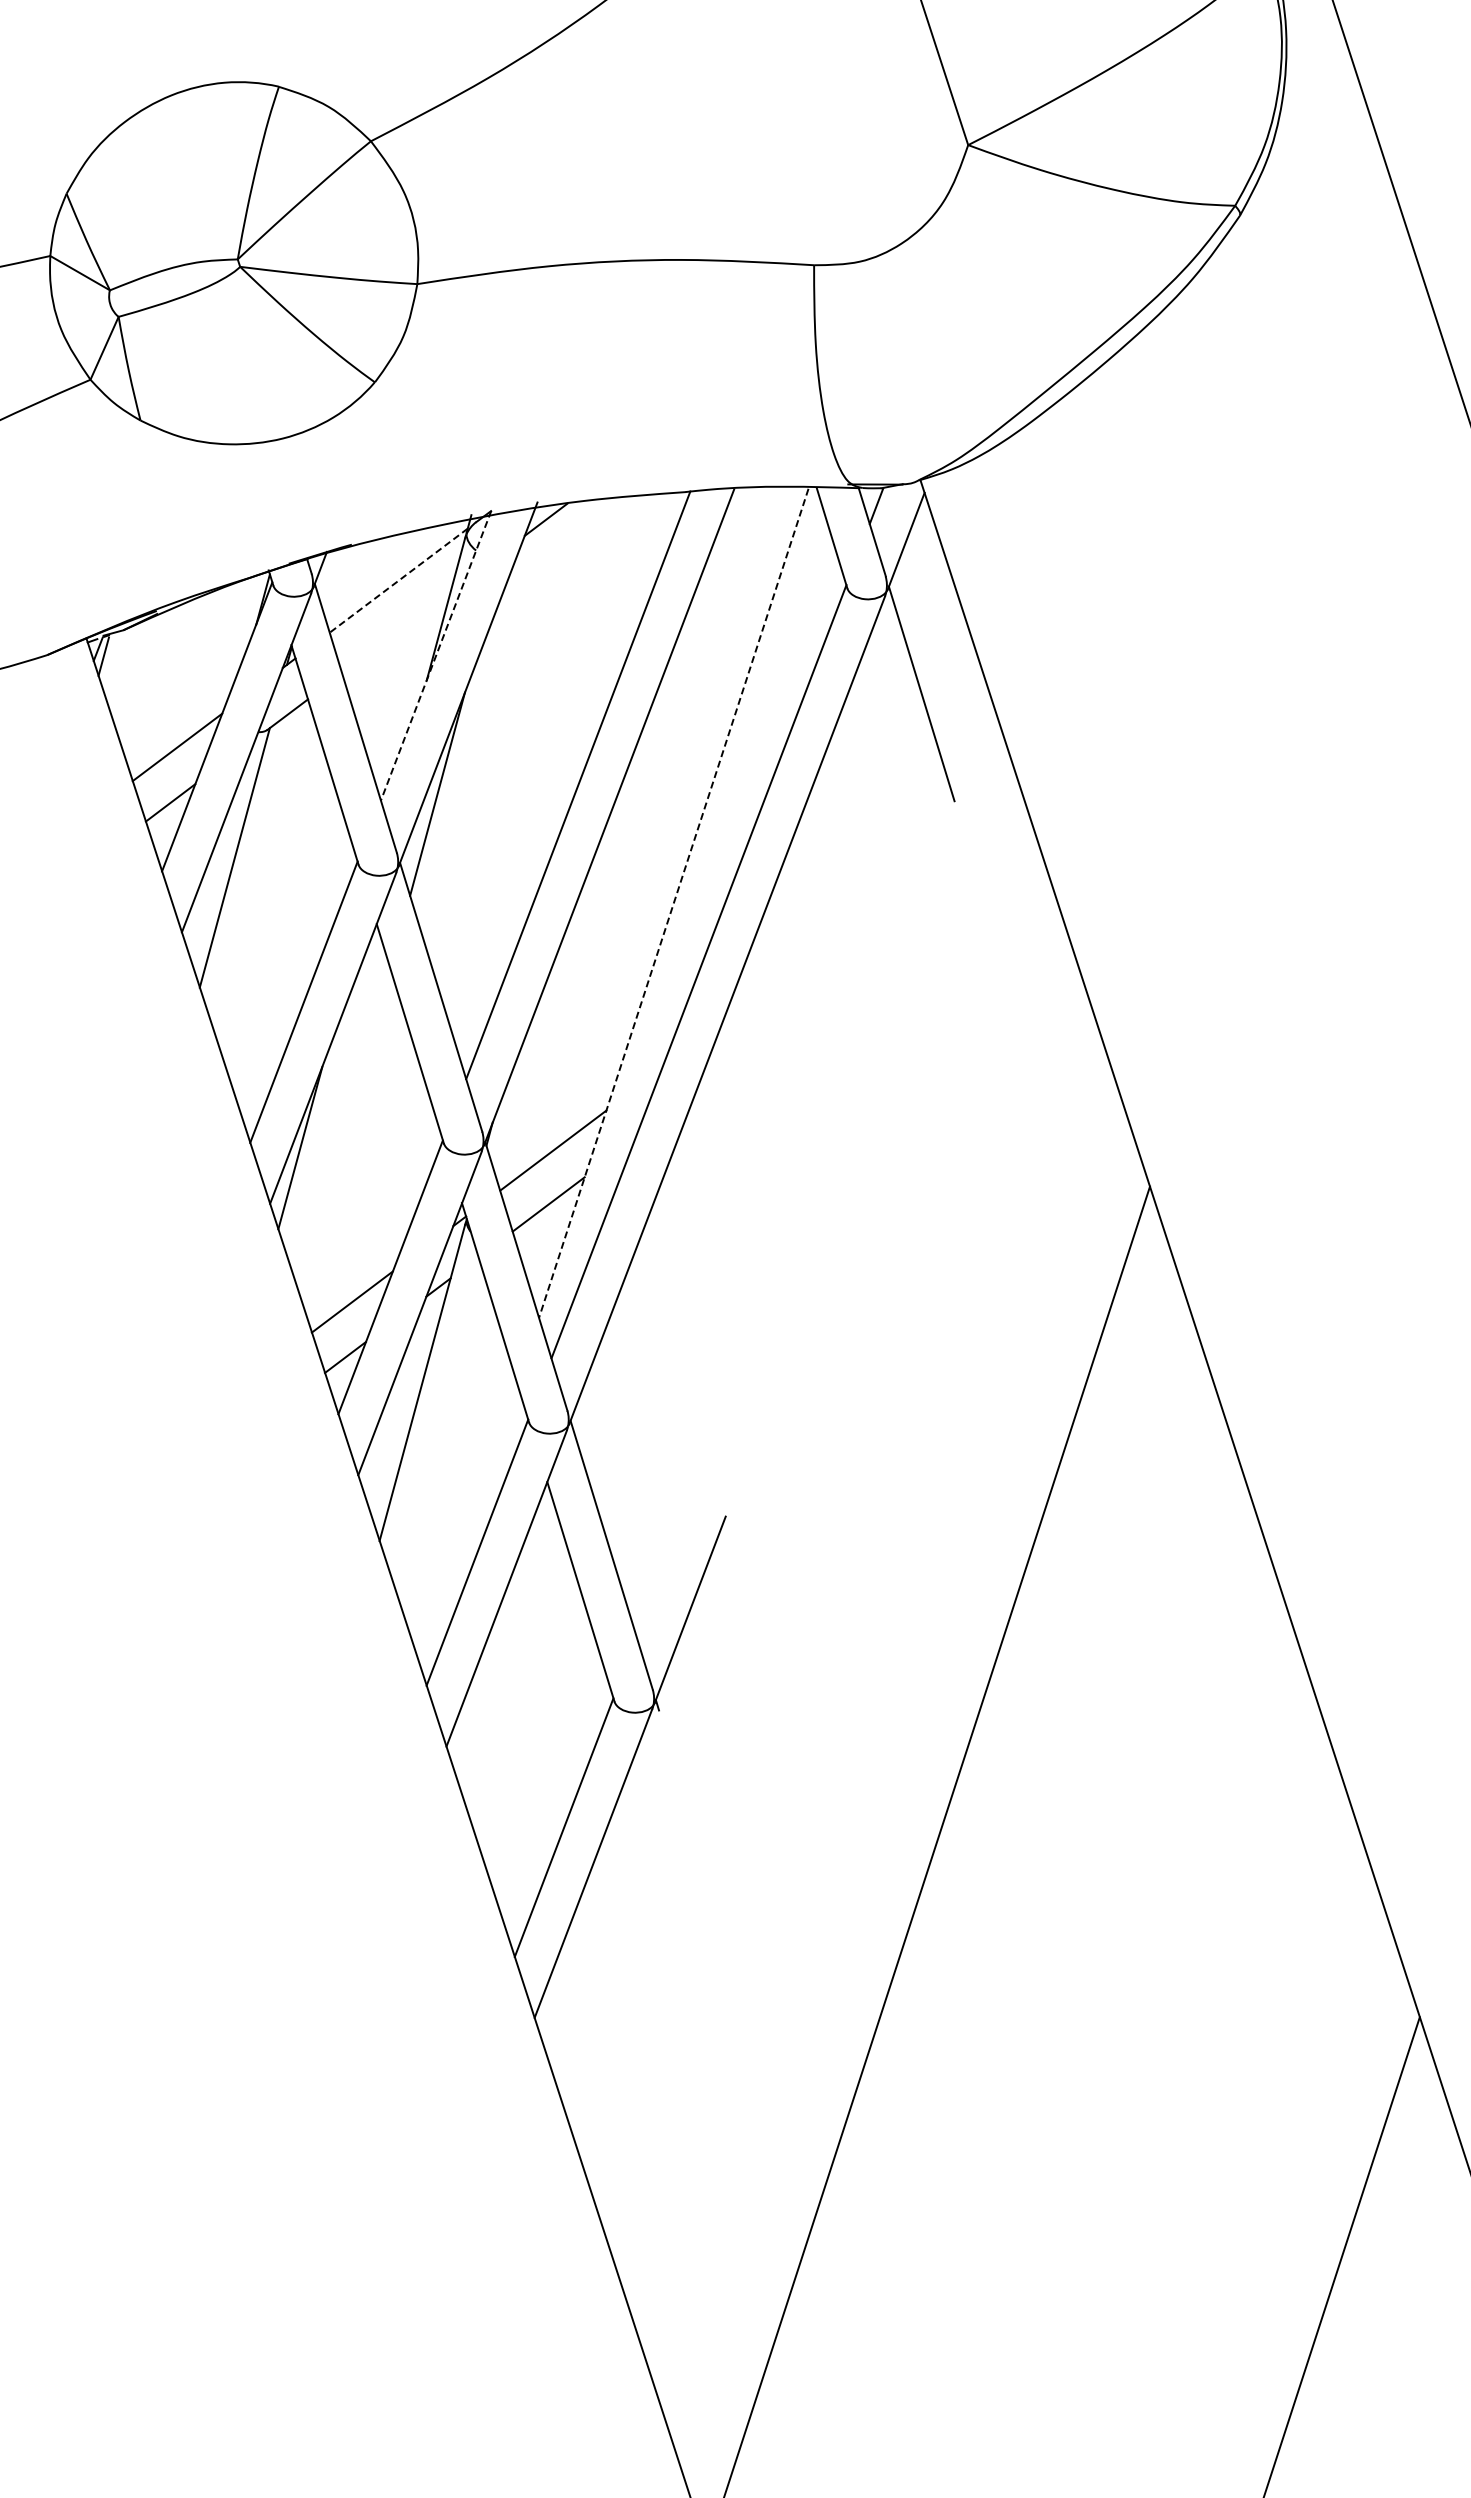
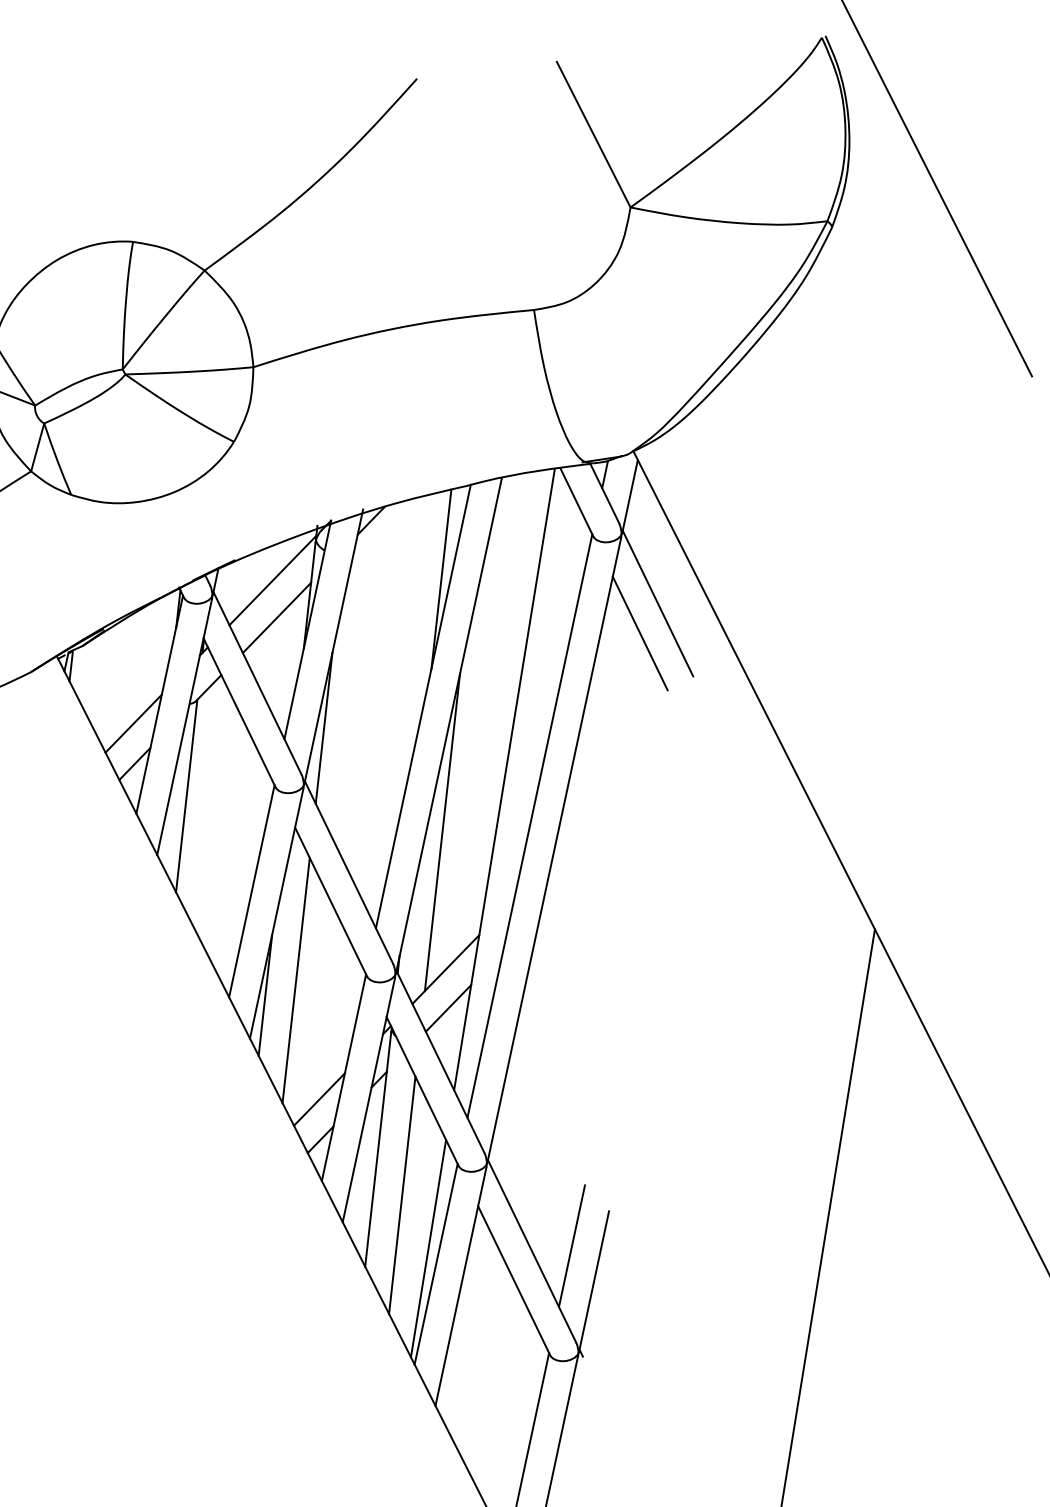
line: (398, 580) -> (272, 580), dashed -> solid
line: (629, 614) -> (441, 579), added
line: (396, 632) -> (277, 617), added
line: (436, 655) -> (308, 629), dashed -> solid
line: (890, 730) -> (639, 633), added
line: (673, 903) -> (504, 780), dashed -> solid
line: (577, 961) -> (442, 832), added
line: (345, 1133) -> (295, 980), added
line: (445, 1451) -> (402, 1195), added
line: (470, 1529) -> (428, 1248), added
line: (667, 1556) -> (571, 1246), added

